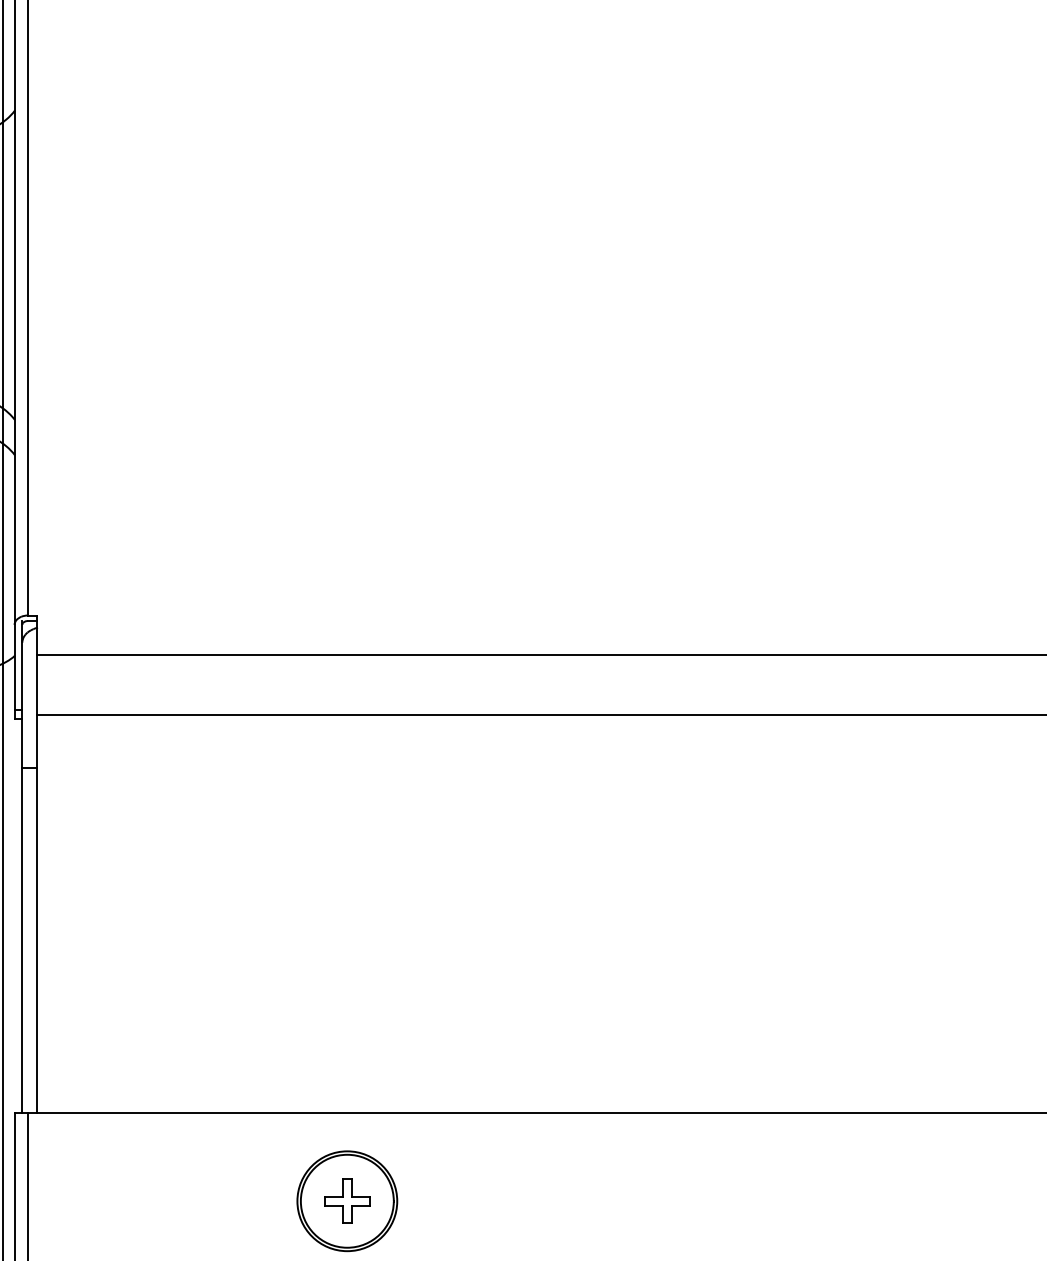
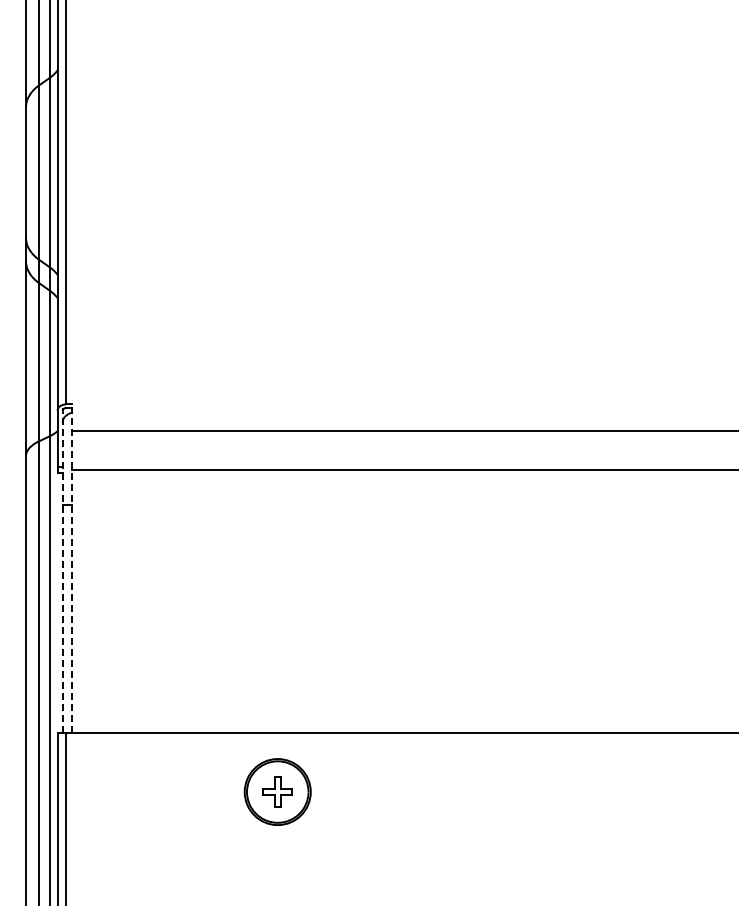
line: (37, 863) -> (72, 568), solid -> dashed
line: (22, 866) -> (62, 570), solid -> dashed

